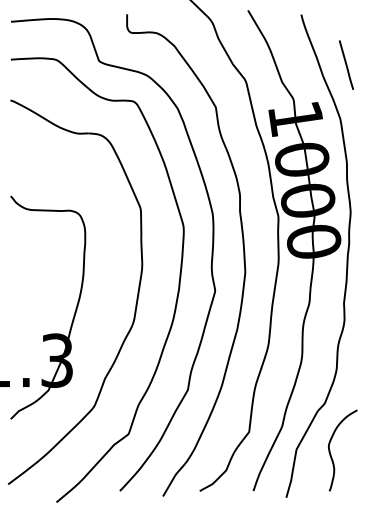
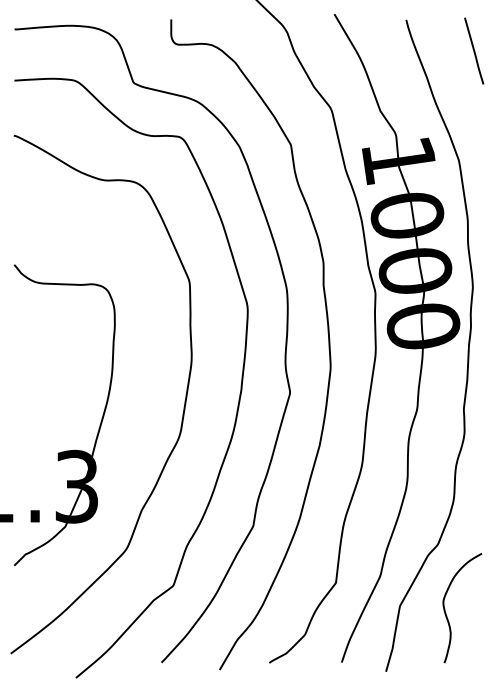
line: (346, 64) -> (474, 50), moved

